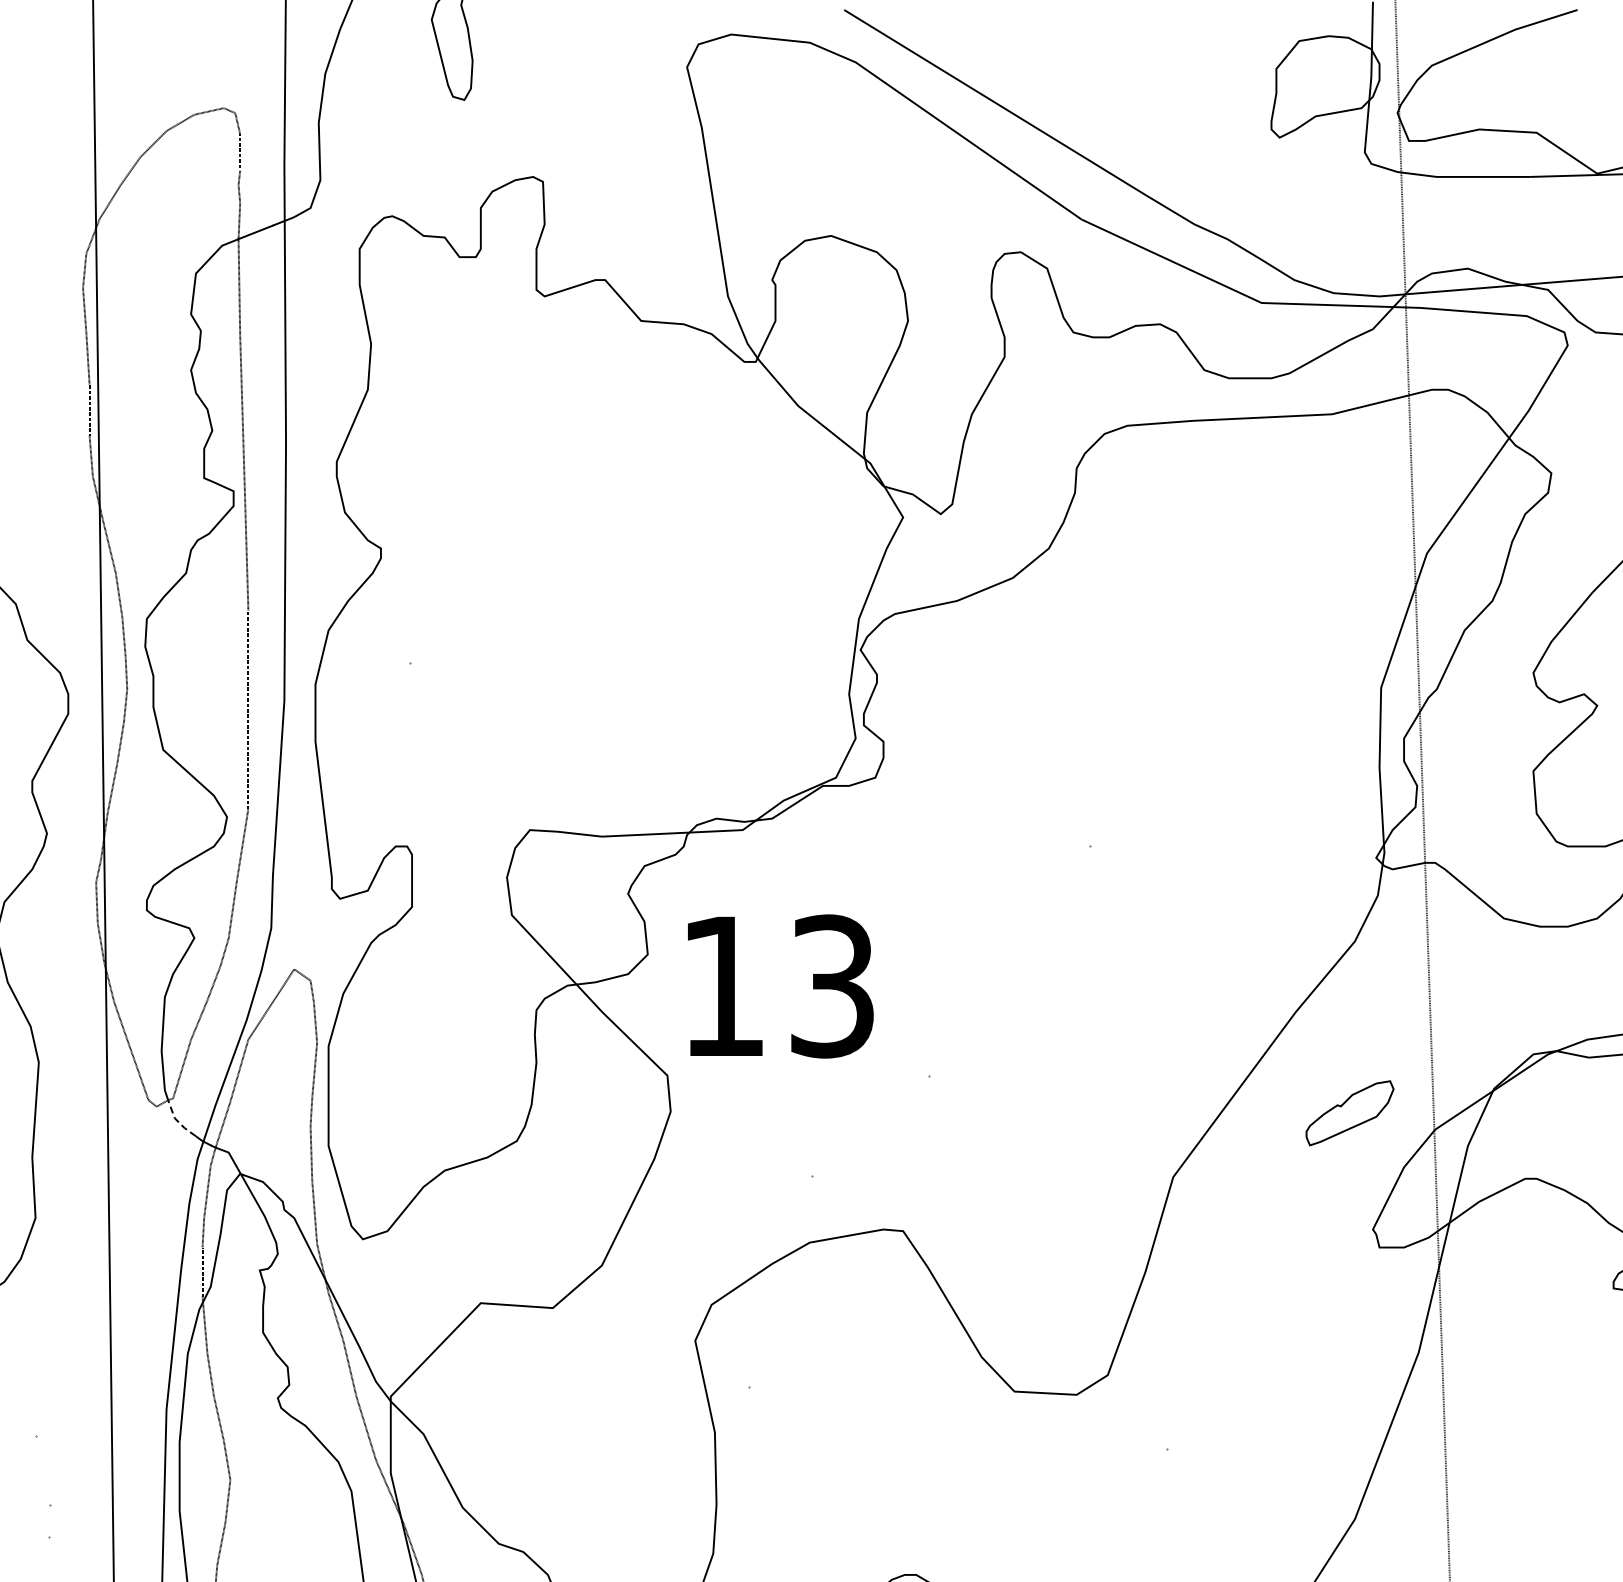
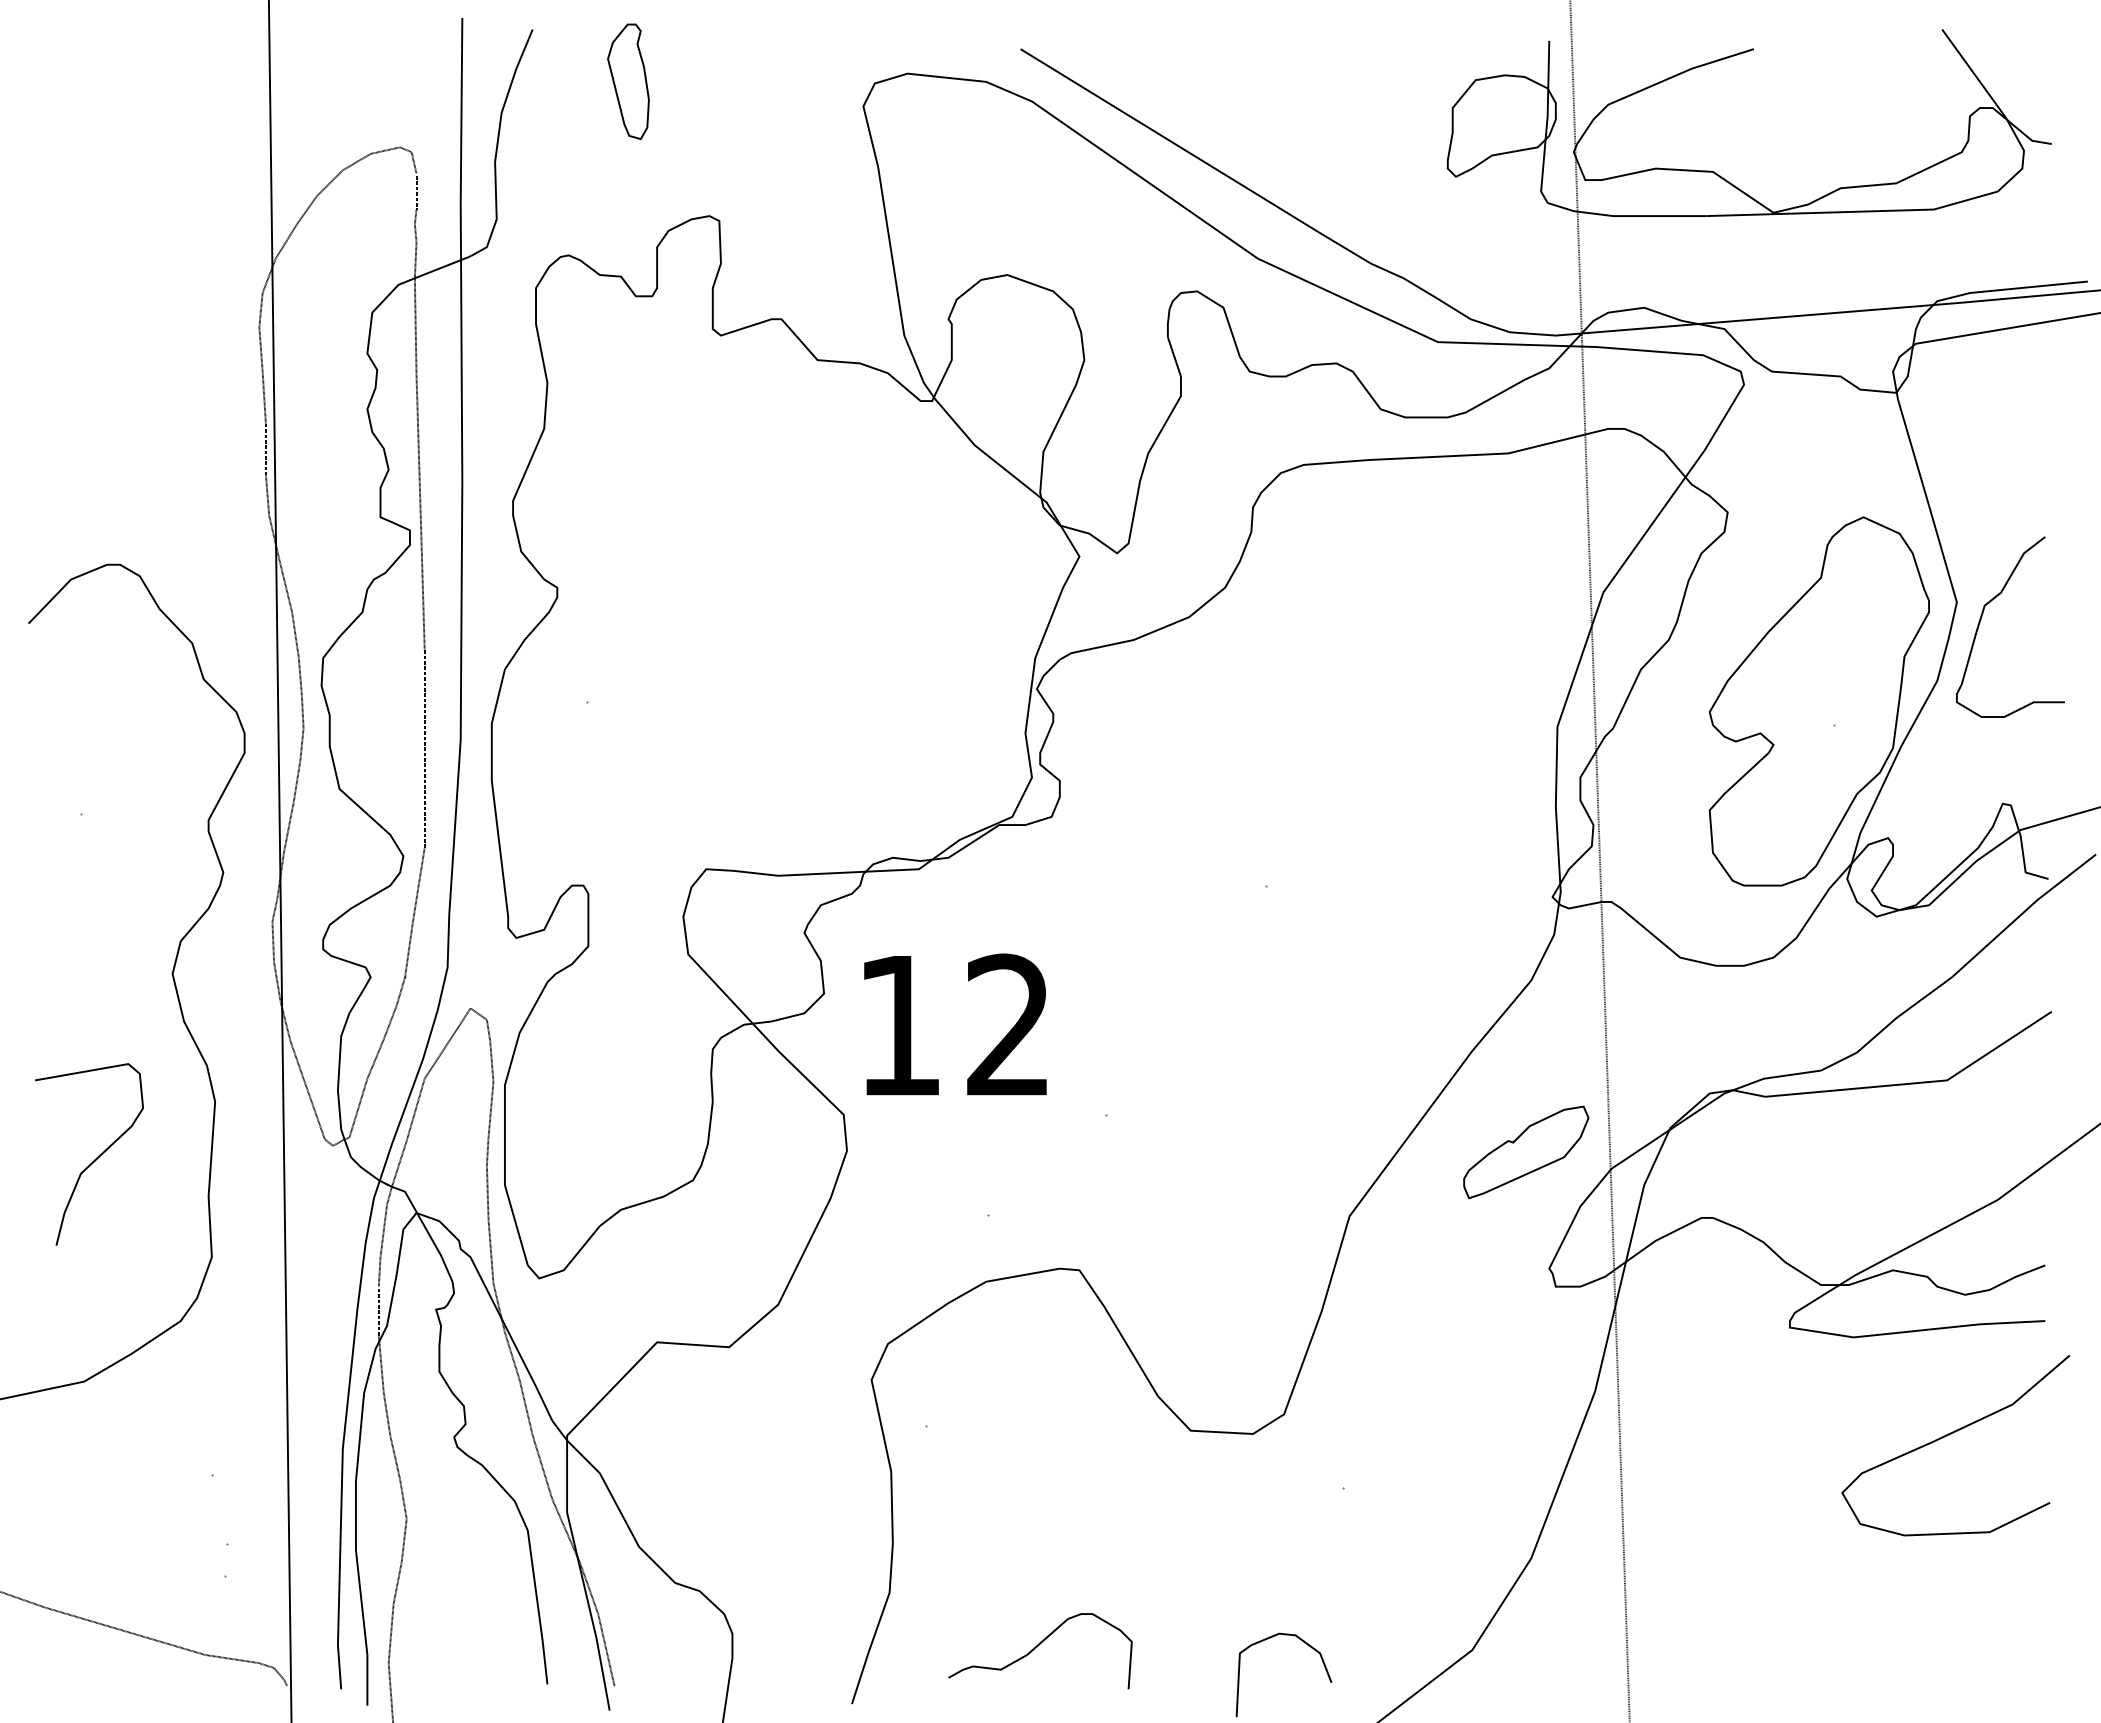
text: (832, 986) -> (1008, 1025), 13 -> 12
part: (1350, 1113) -> (1526, 1152), size x1.43
line: (177, 1121) -> (353, 1160), dashed -> solid

